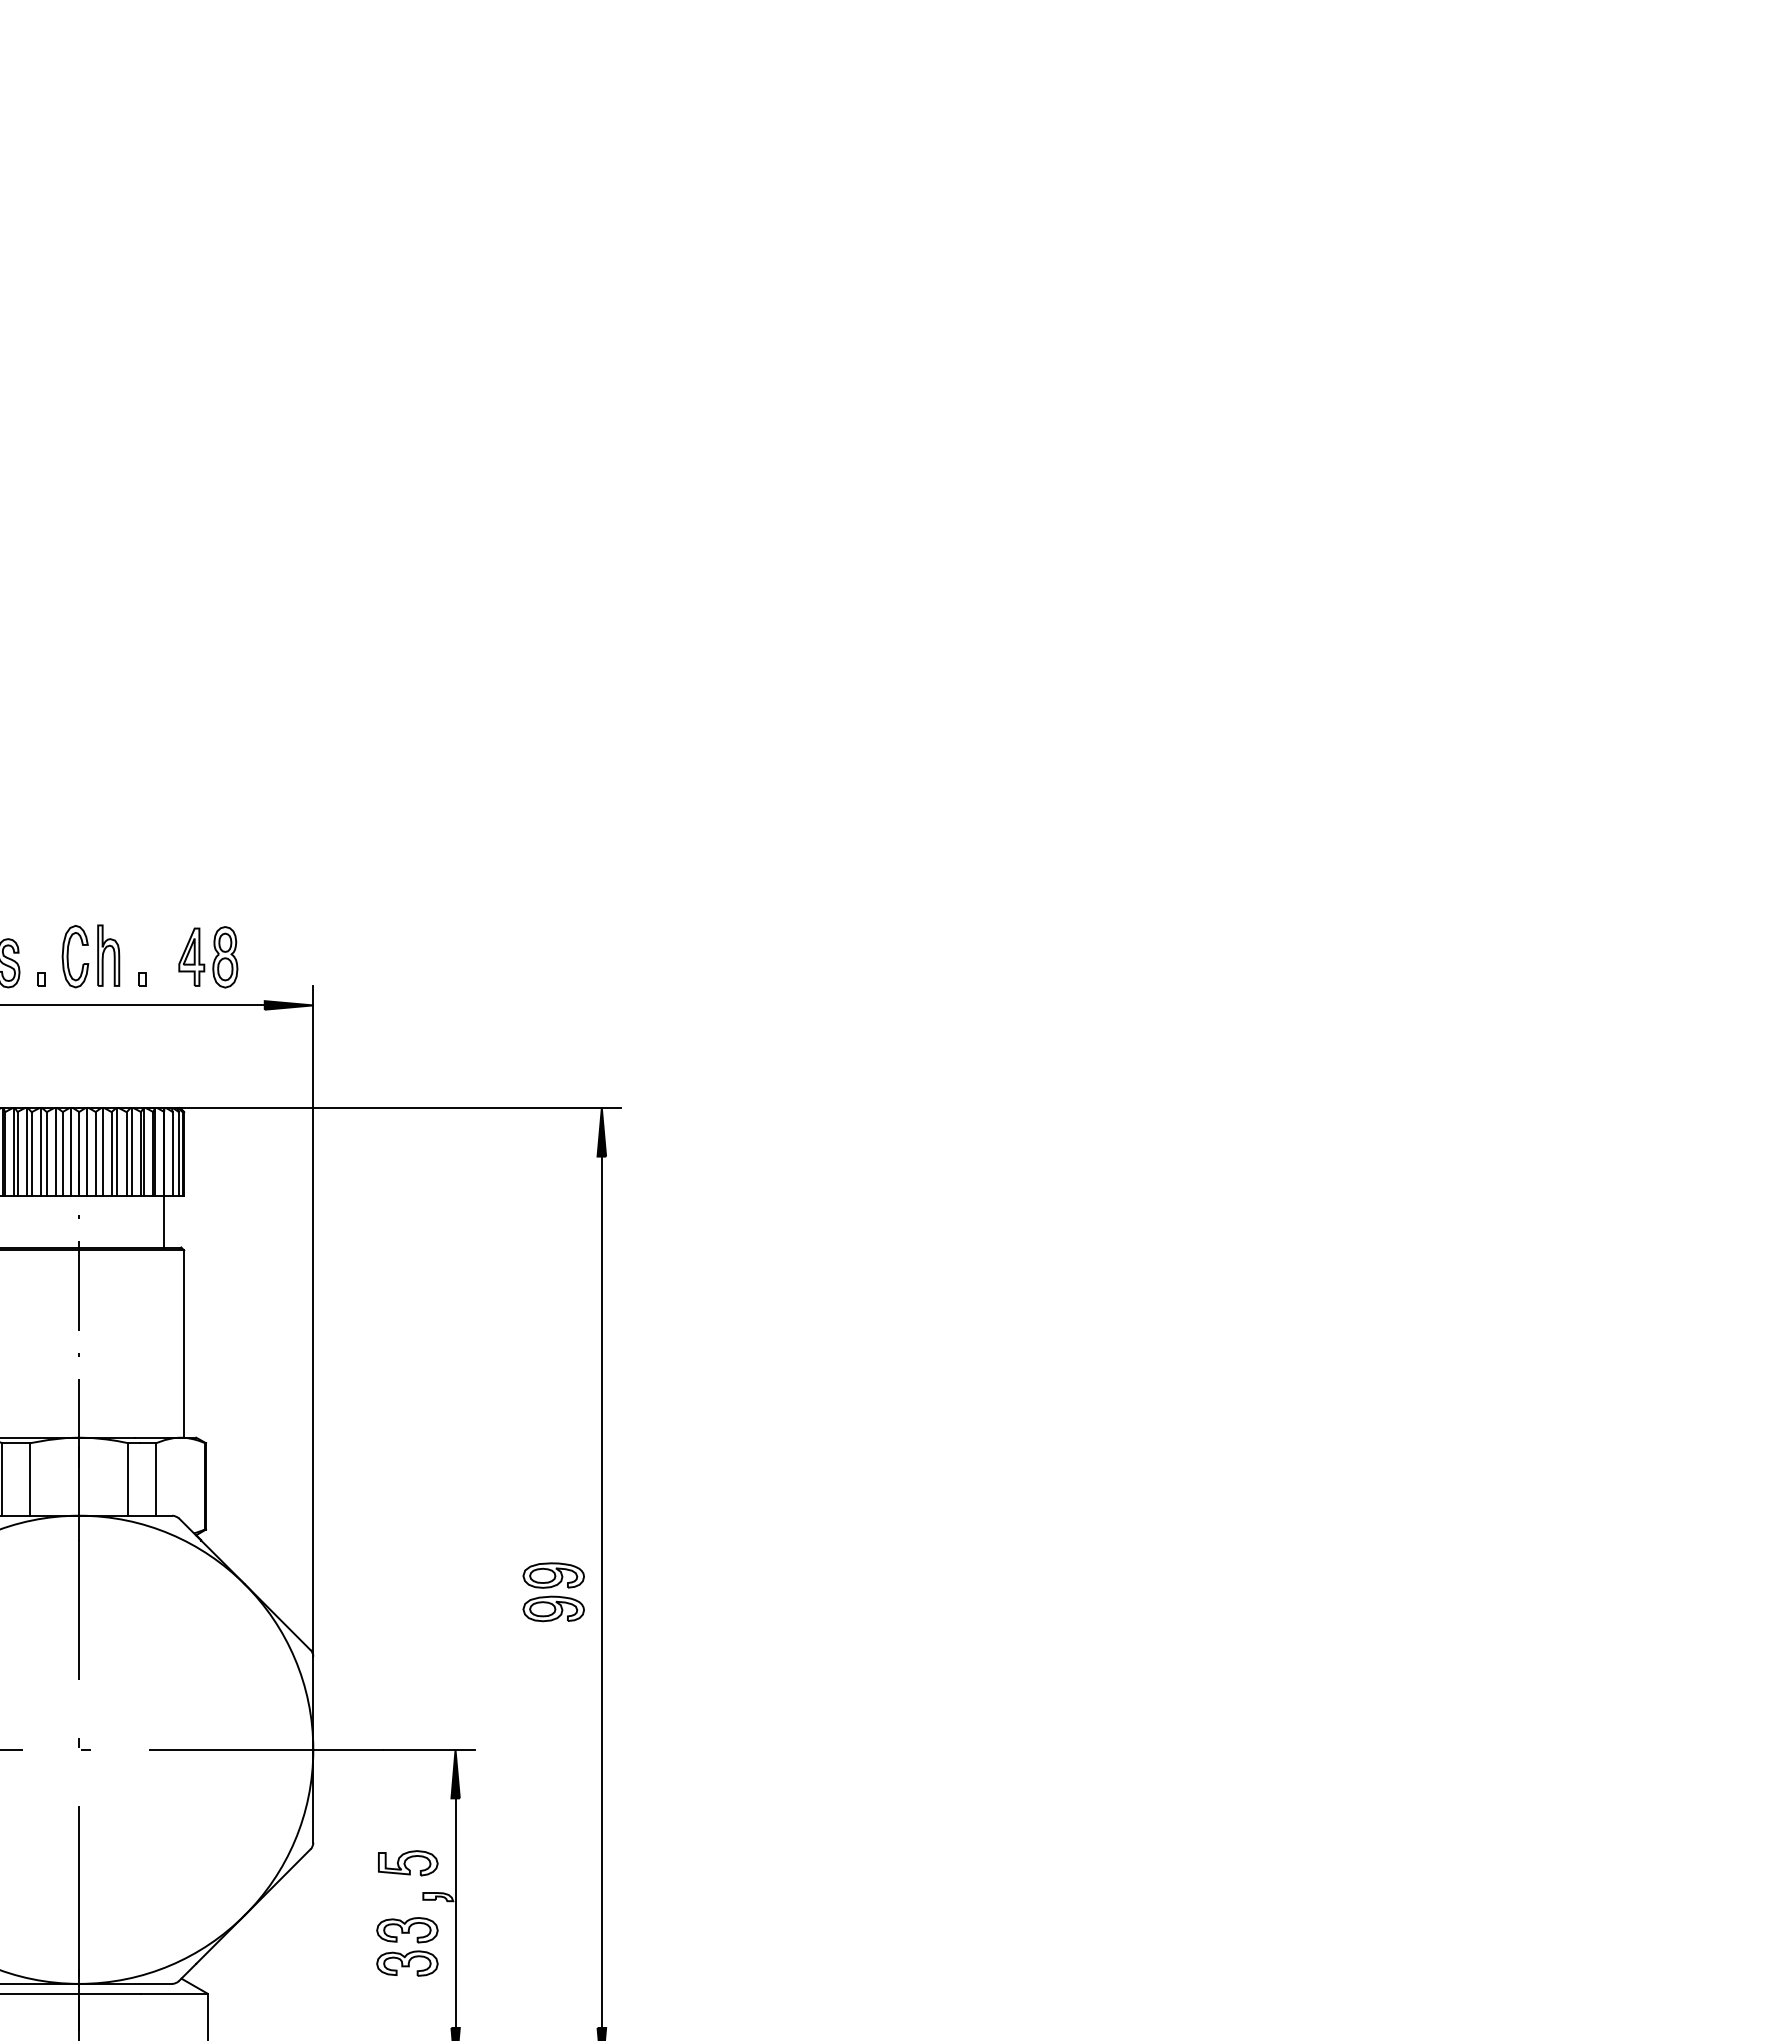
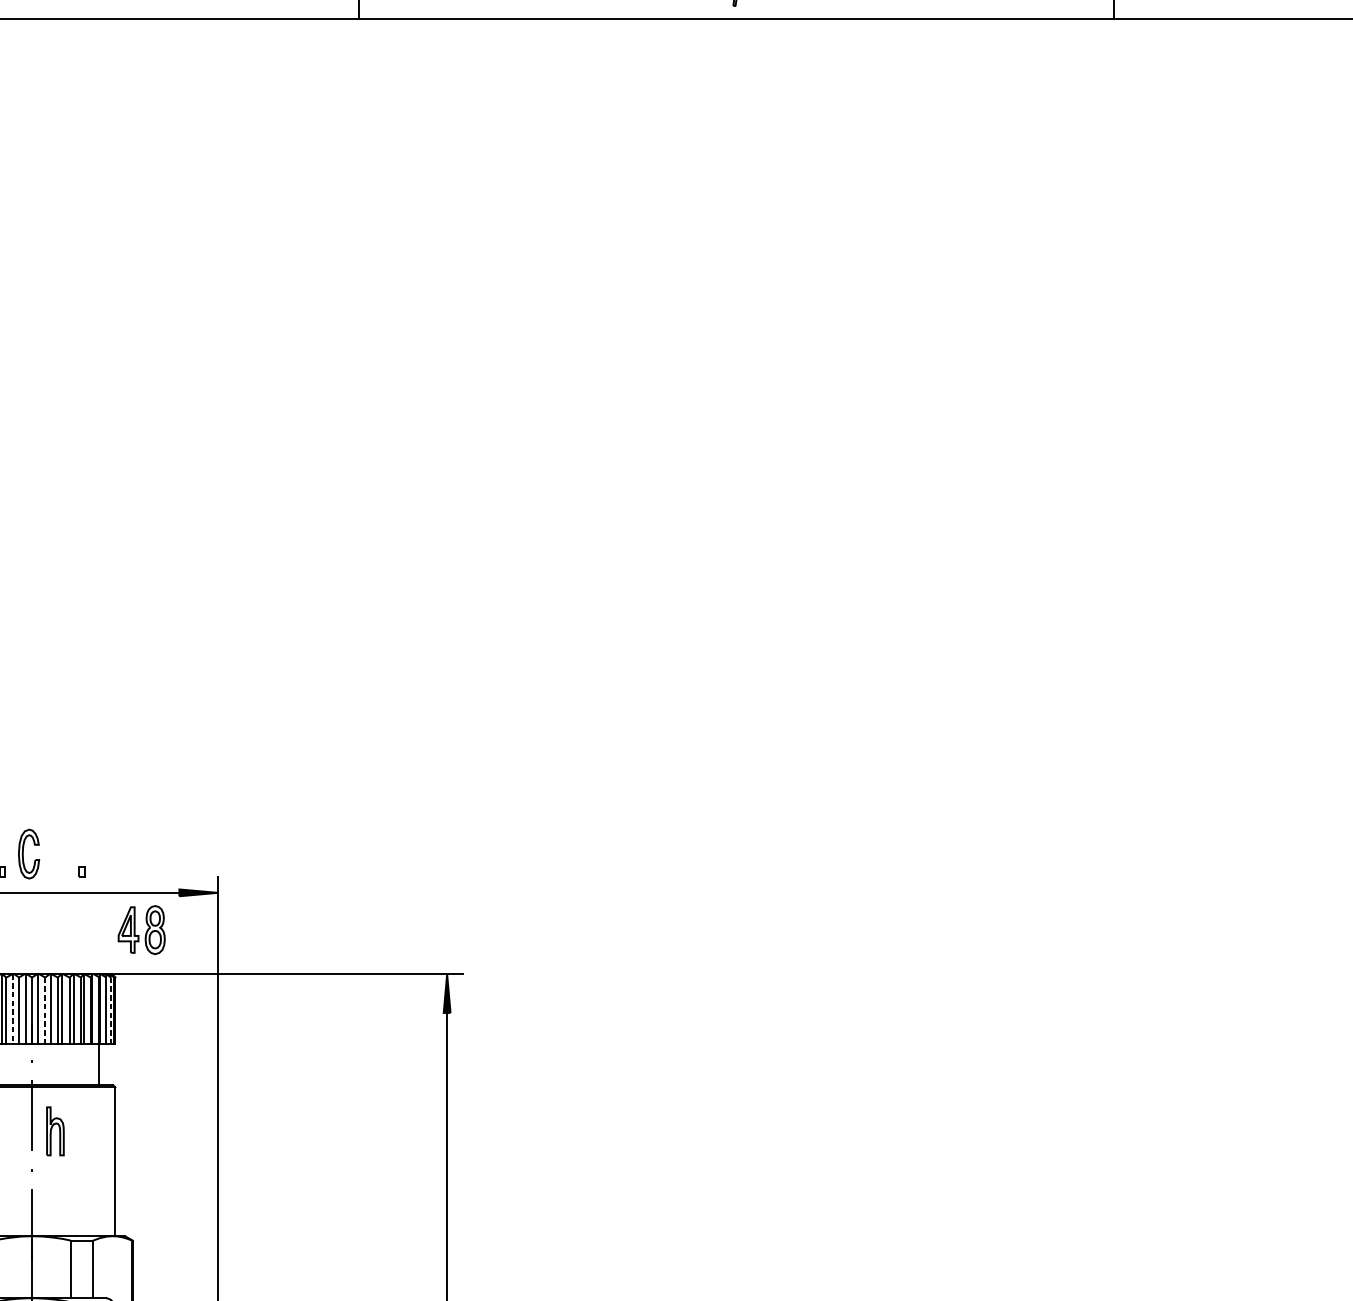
part: (108, 955) -> (55, 1131), moved
part: (208, 957) -> (141, 930), moved
line: (55, 1151) -> (13, 1008), solid -> dashed
line: (95, 1153) -> (44, 1010), solid -> dashed
line: (178, 1153) -> (110, 1010), solid -> dashed

